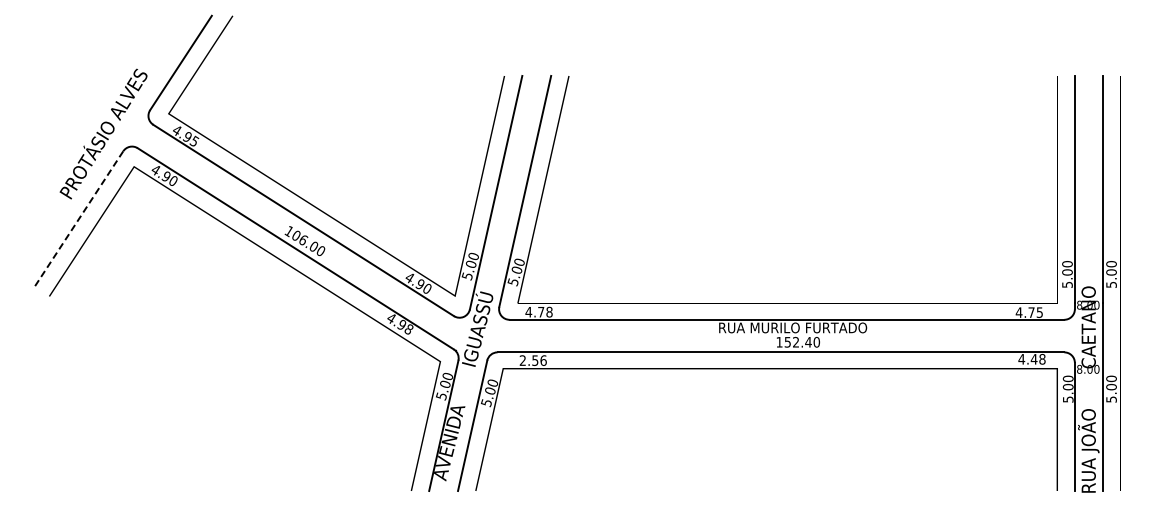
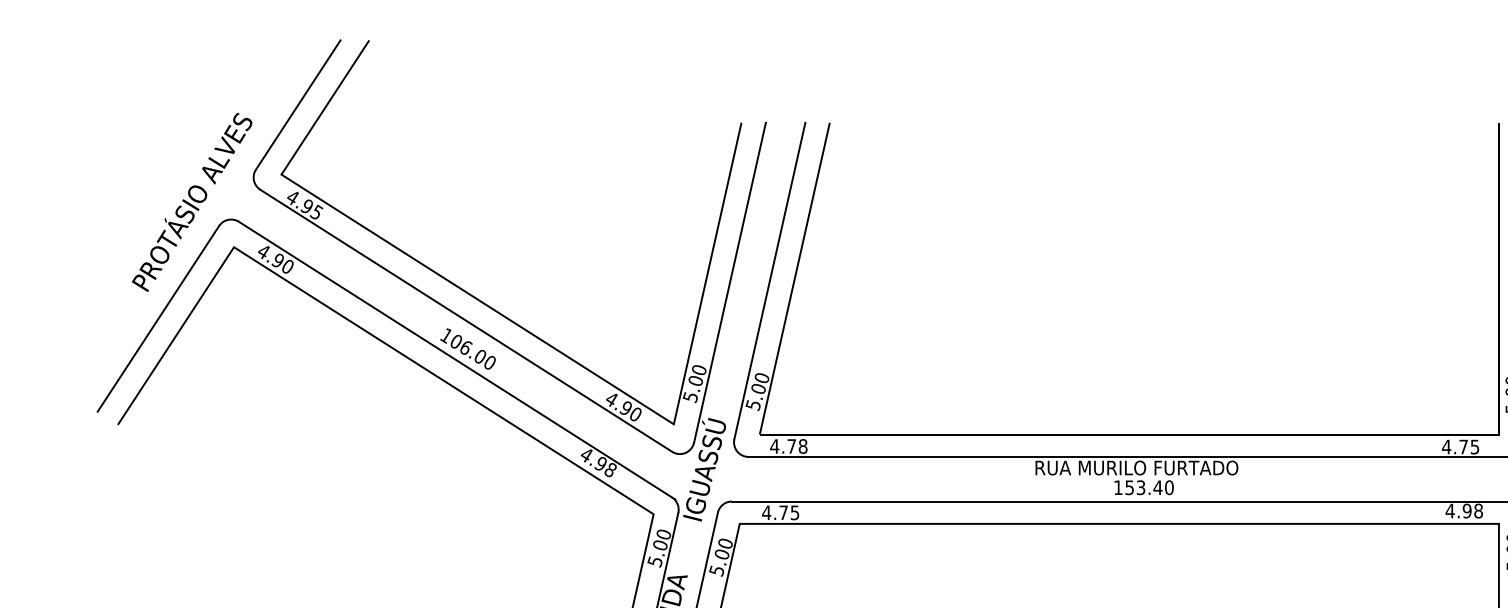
line: (78, 219) -> (157, 319), dashed -> solid
text: (796, 342) -> (1141, 487), 152.40 -> 153.40
text: (1033, 359) -> (1466, 511), 4.48 -> 4.98
text: (532, 360) -> (779, 512), 2.56 -> 4.75

